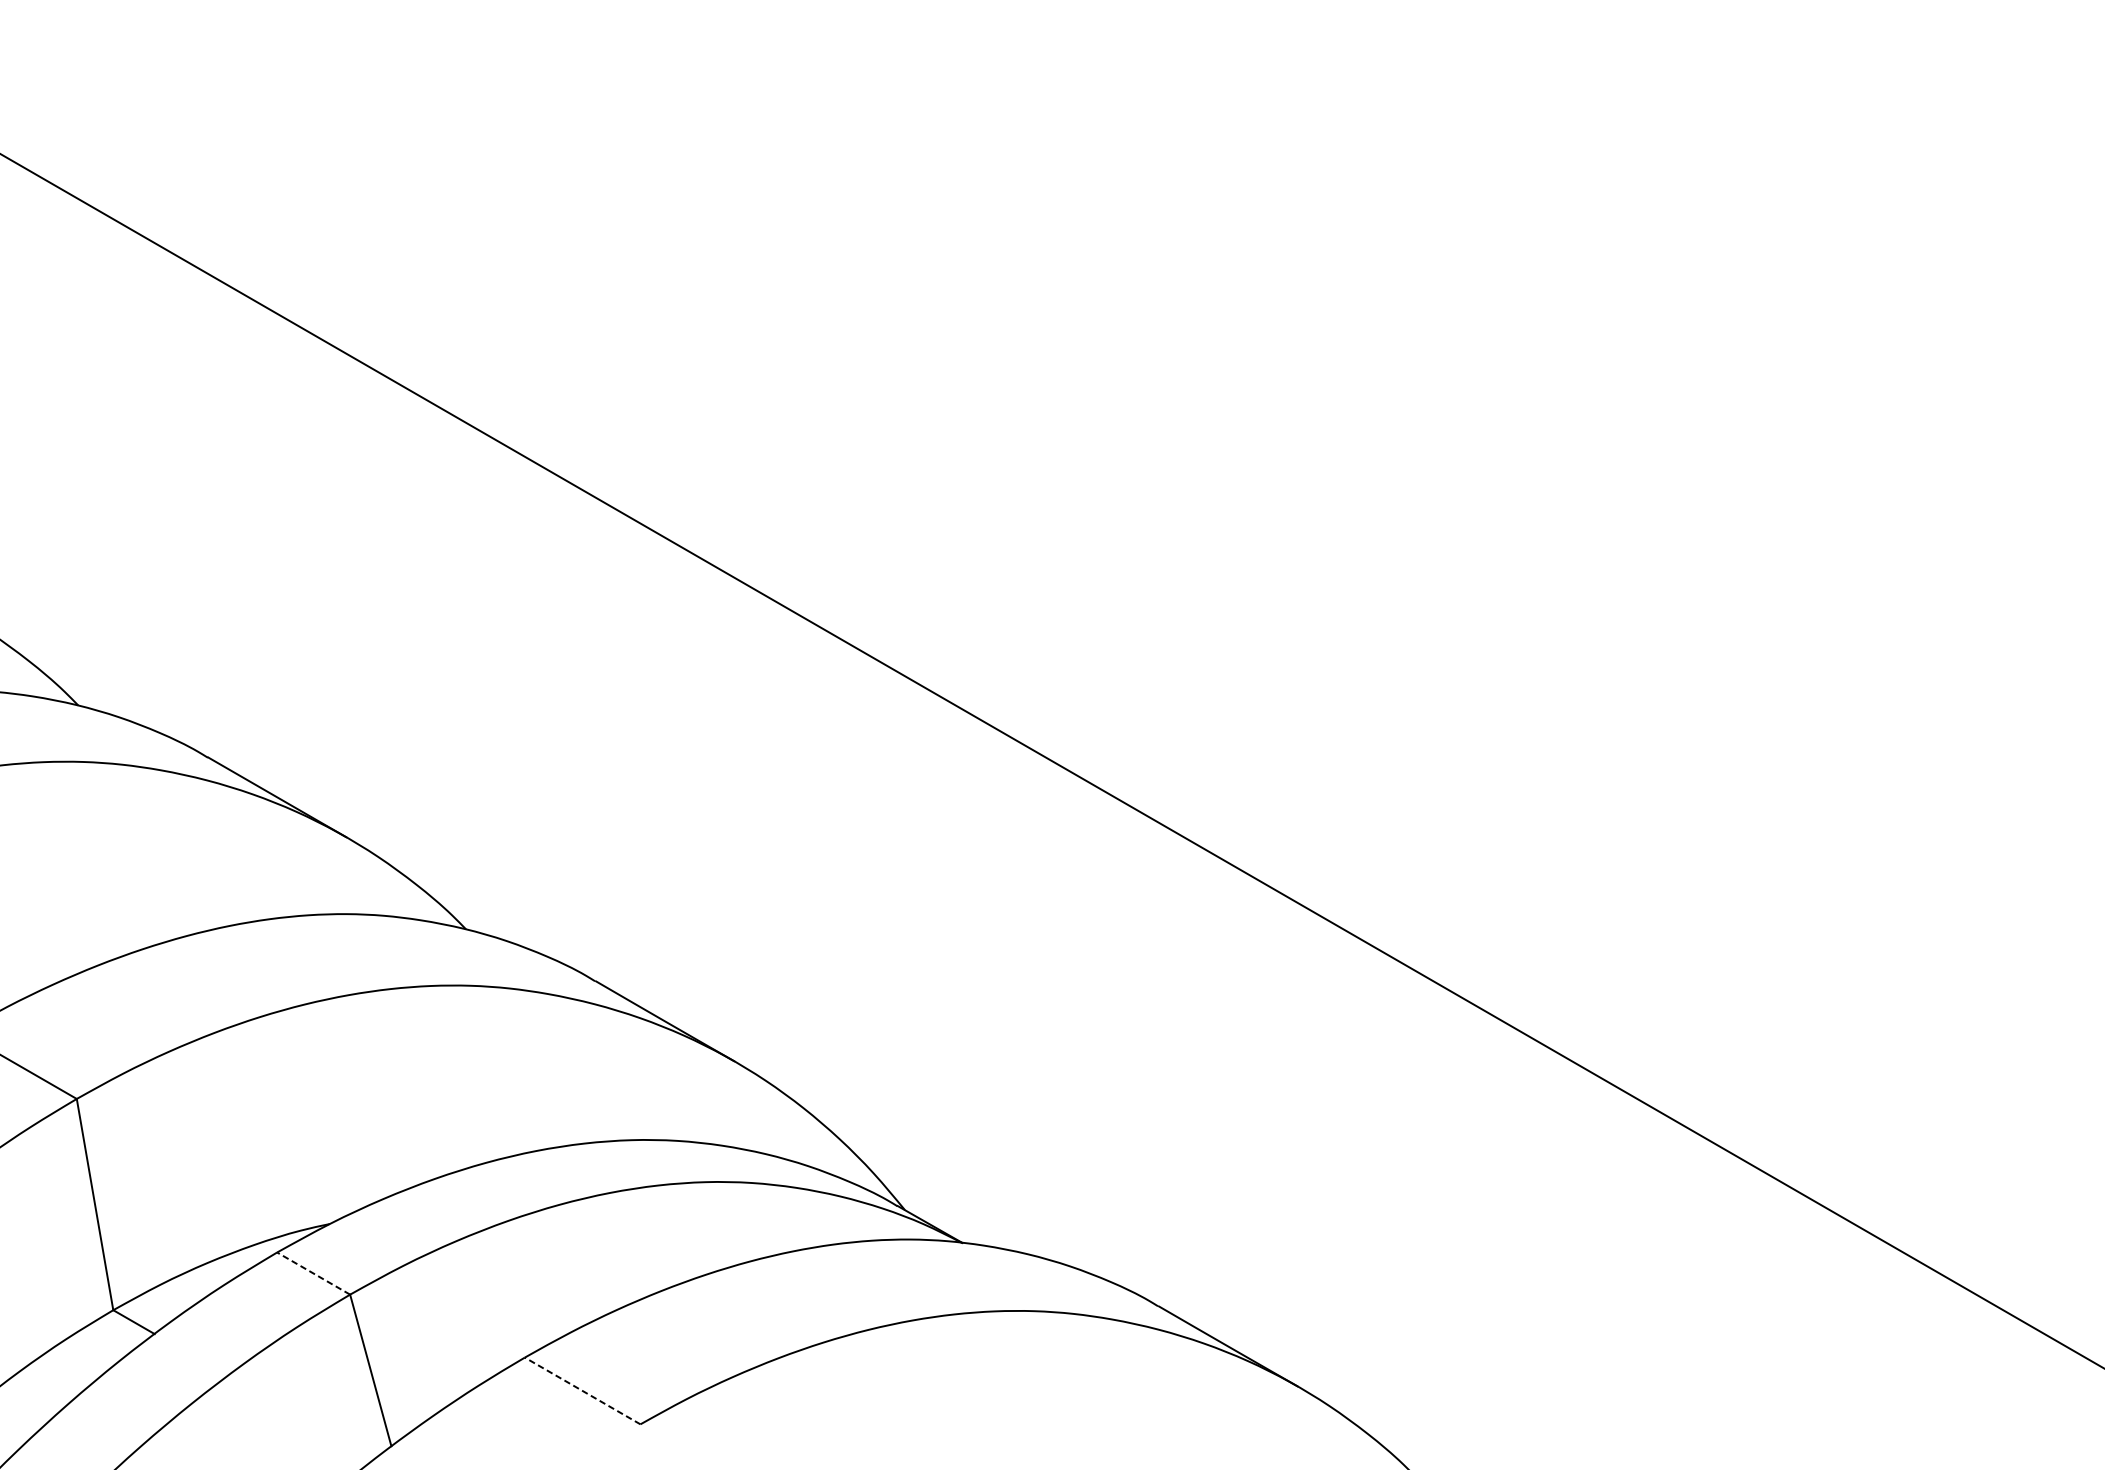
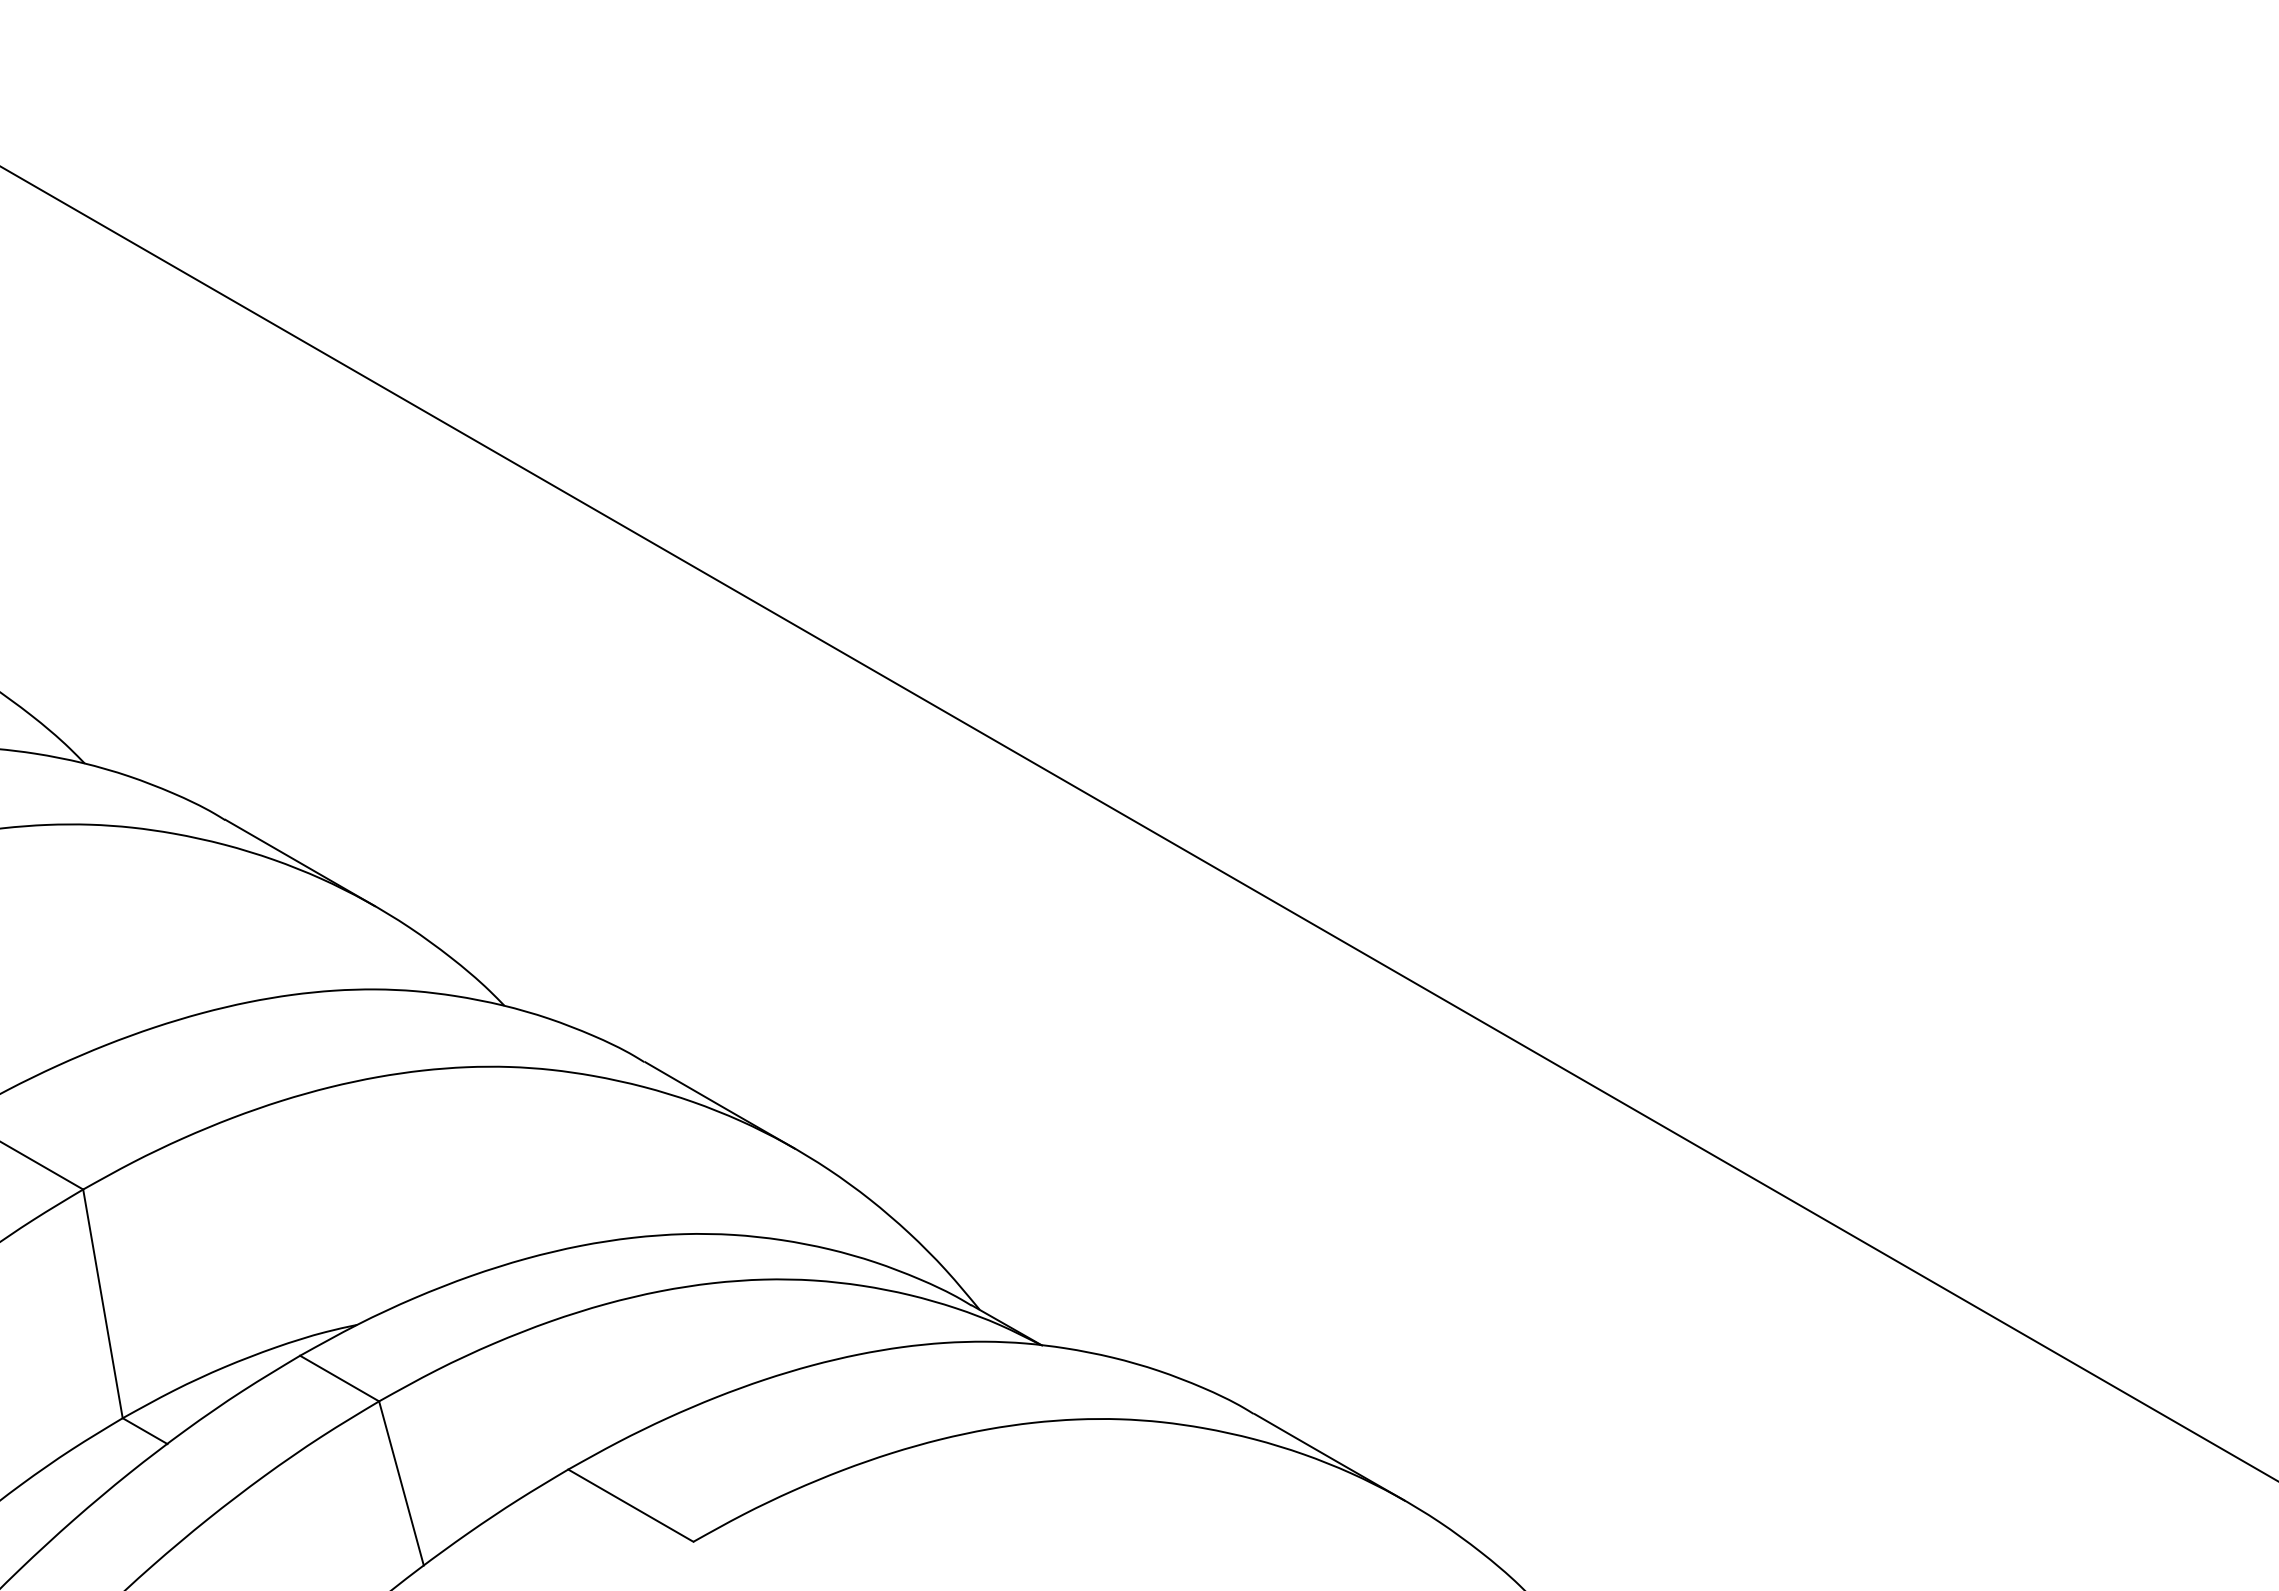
line: (313, 1273) -> (339, 1378), dashed -> solid
line: (582, 1390) -> (630, 1505), dashed -> solid

